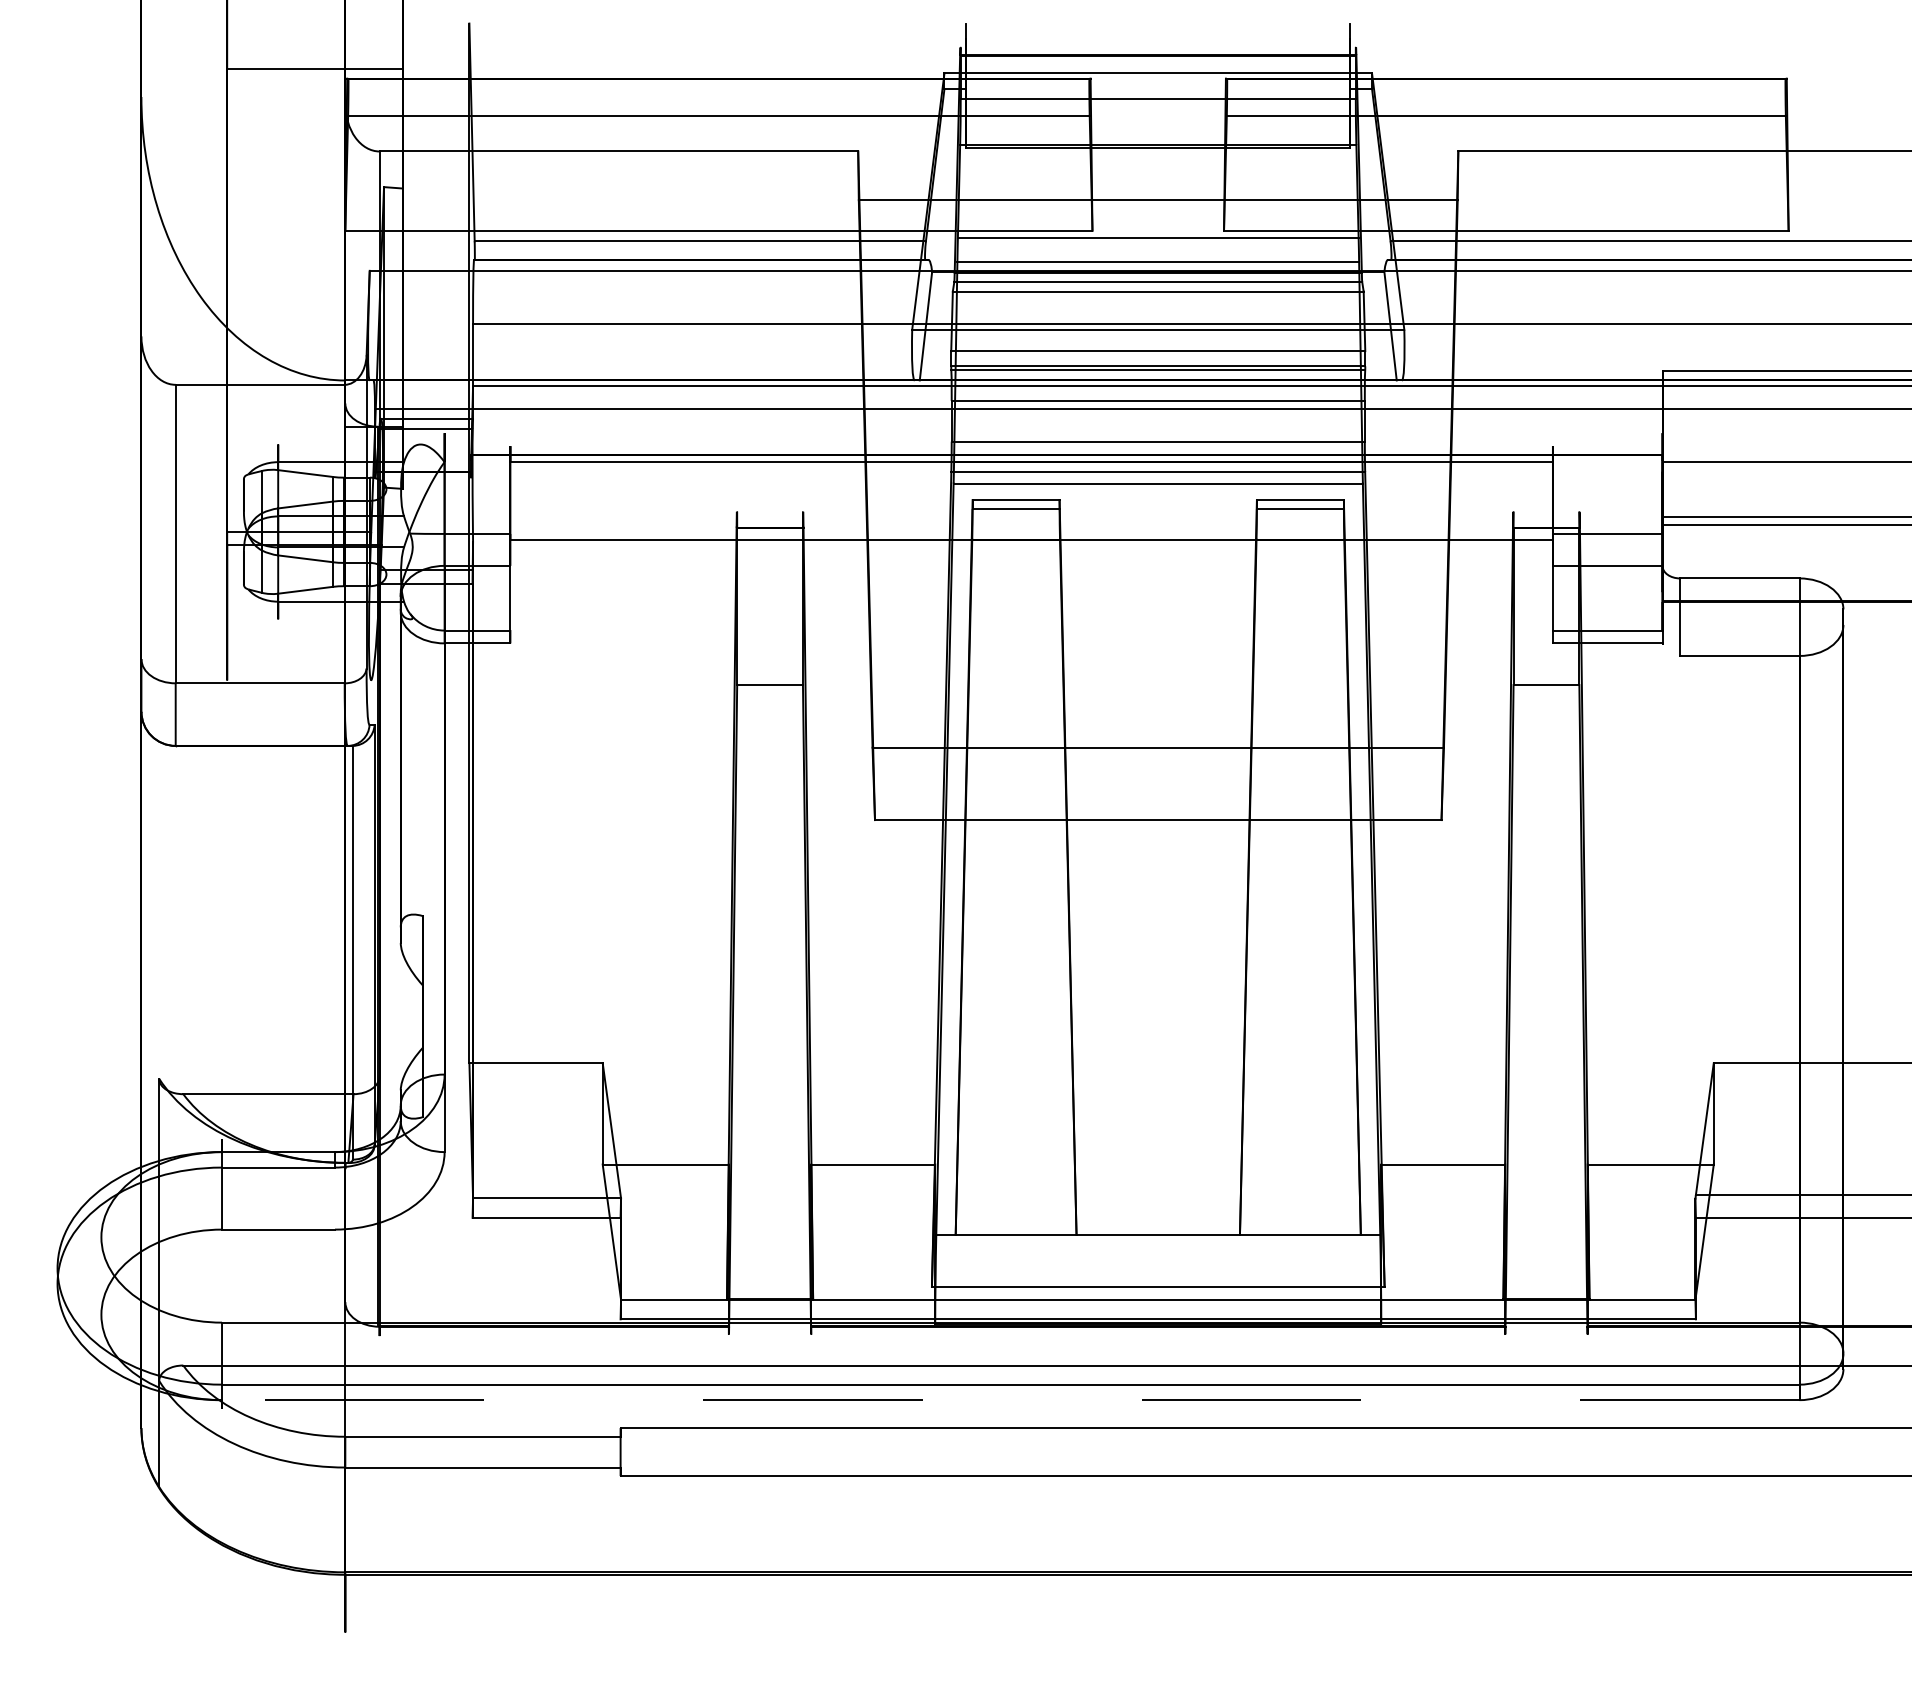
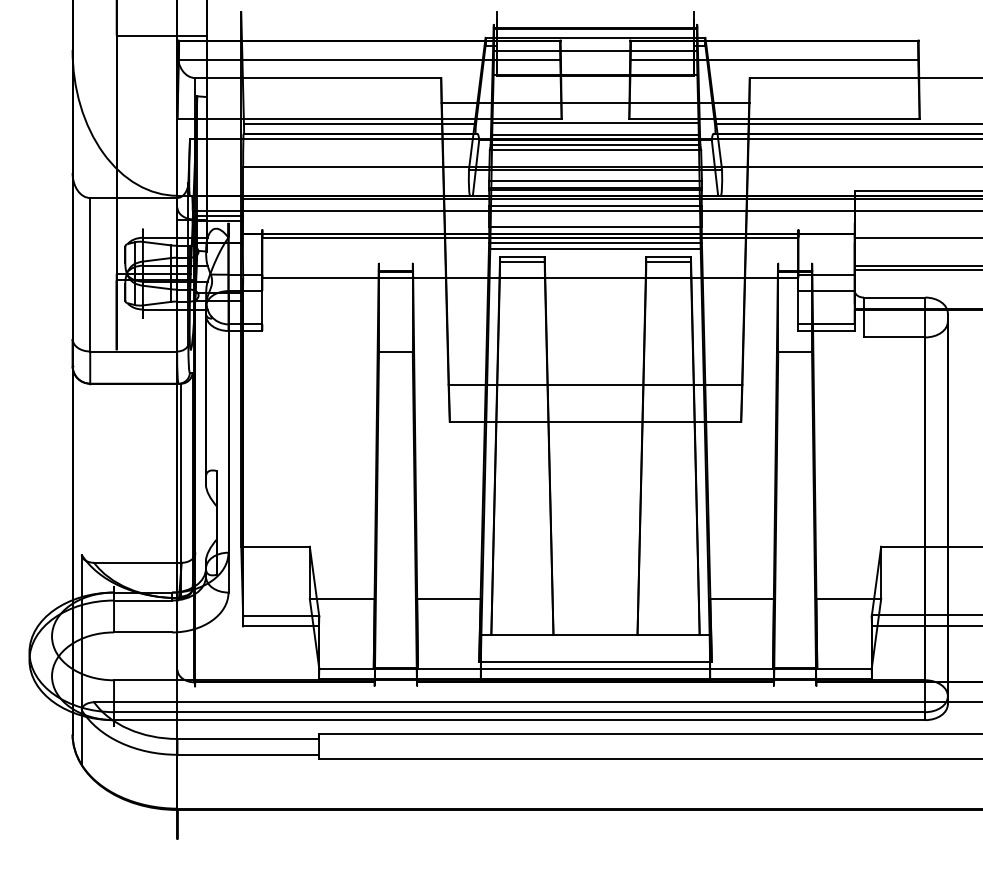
line: (1010, 1400) -> (519, 720), dashed -> solid

